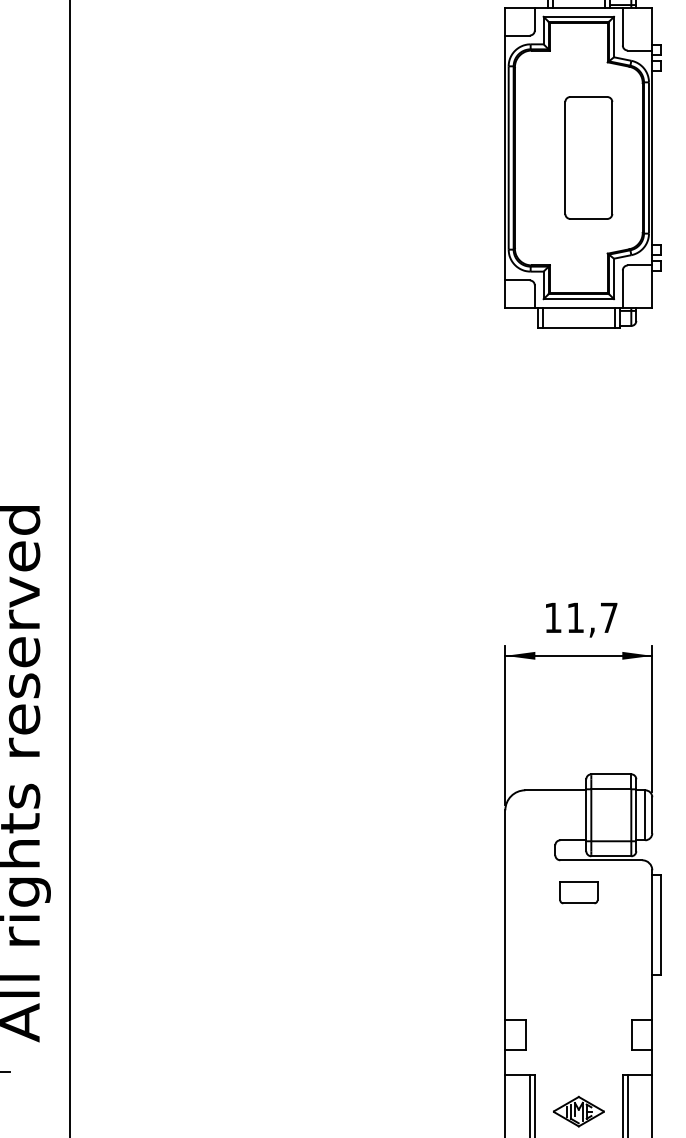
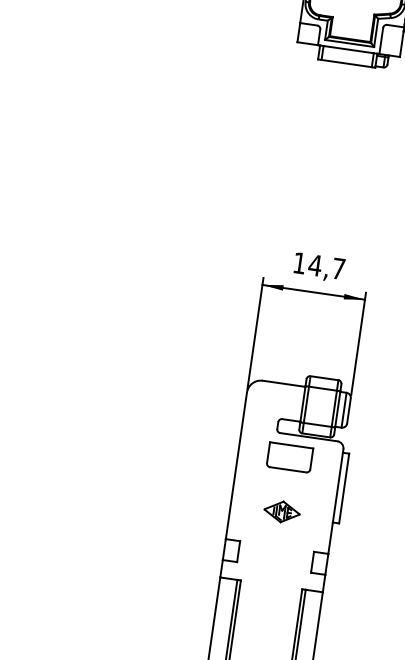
text: (575, 617) -> (315, 265), 11,7 -> 14,7
part: (578, 892) -> (289, 457), size x1.67
part: (578, 1111) -> (281, 511), moved

